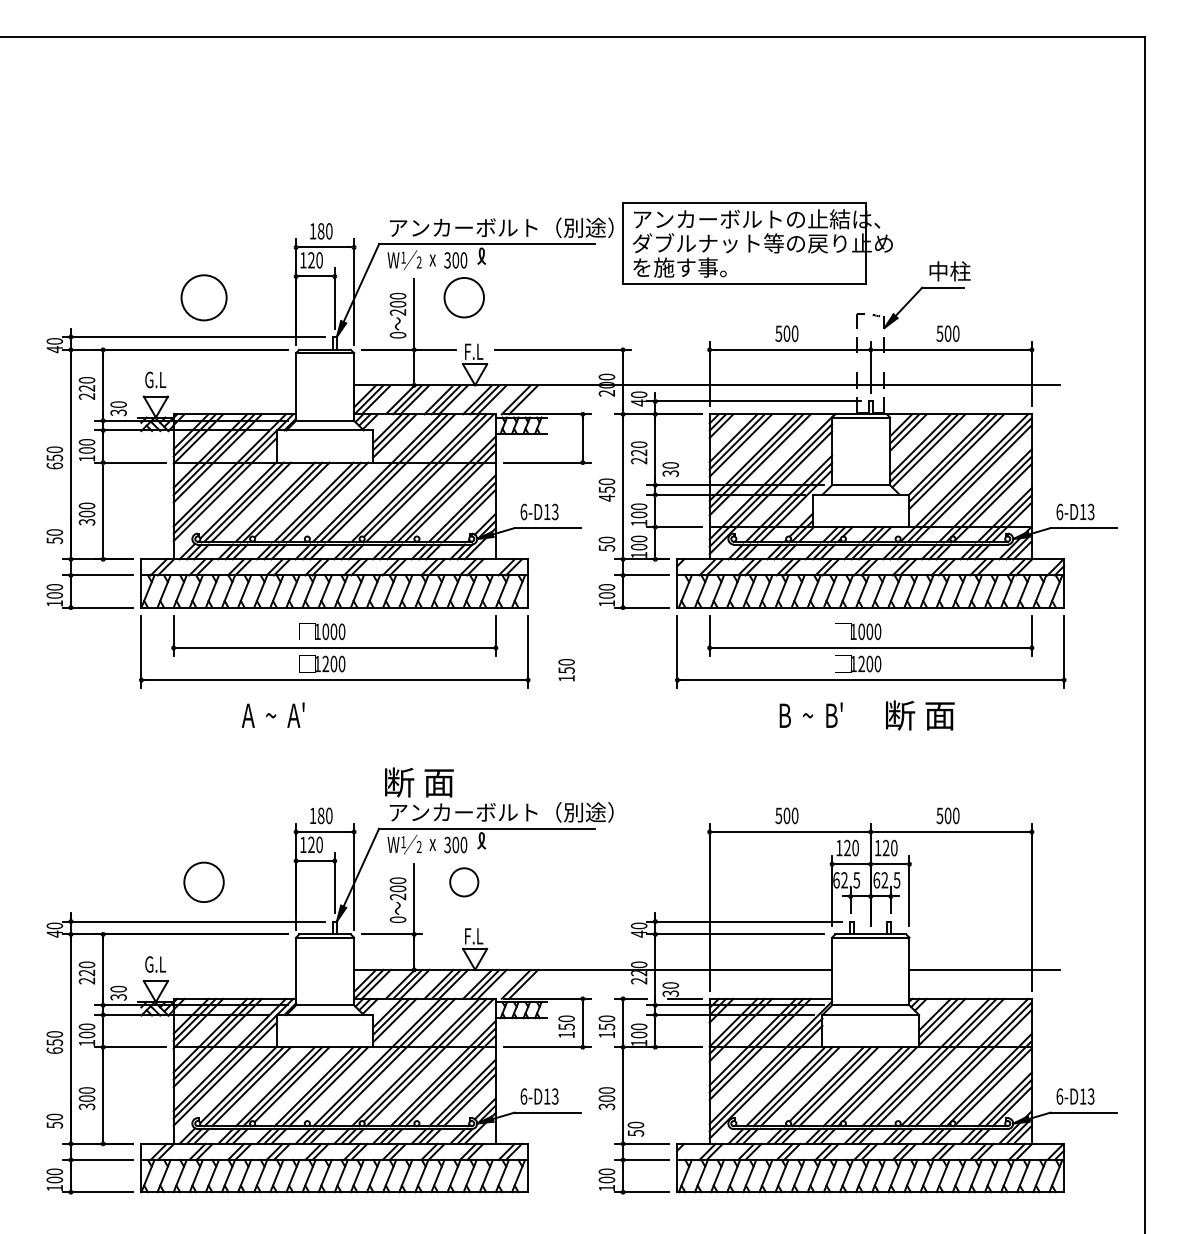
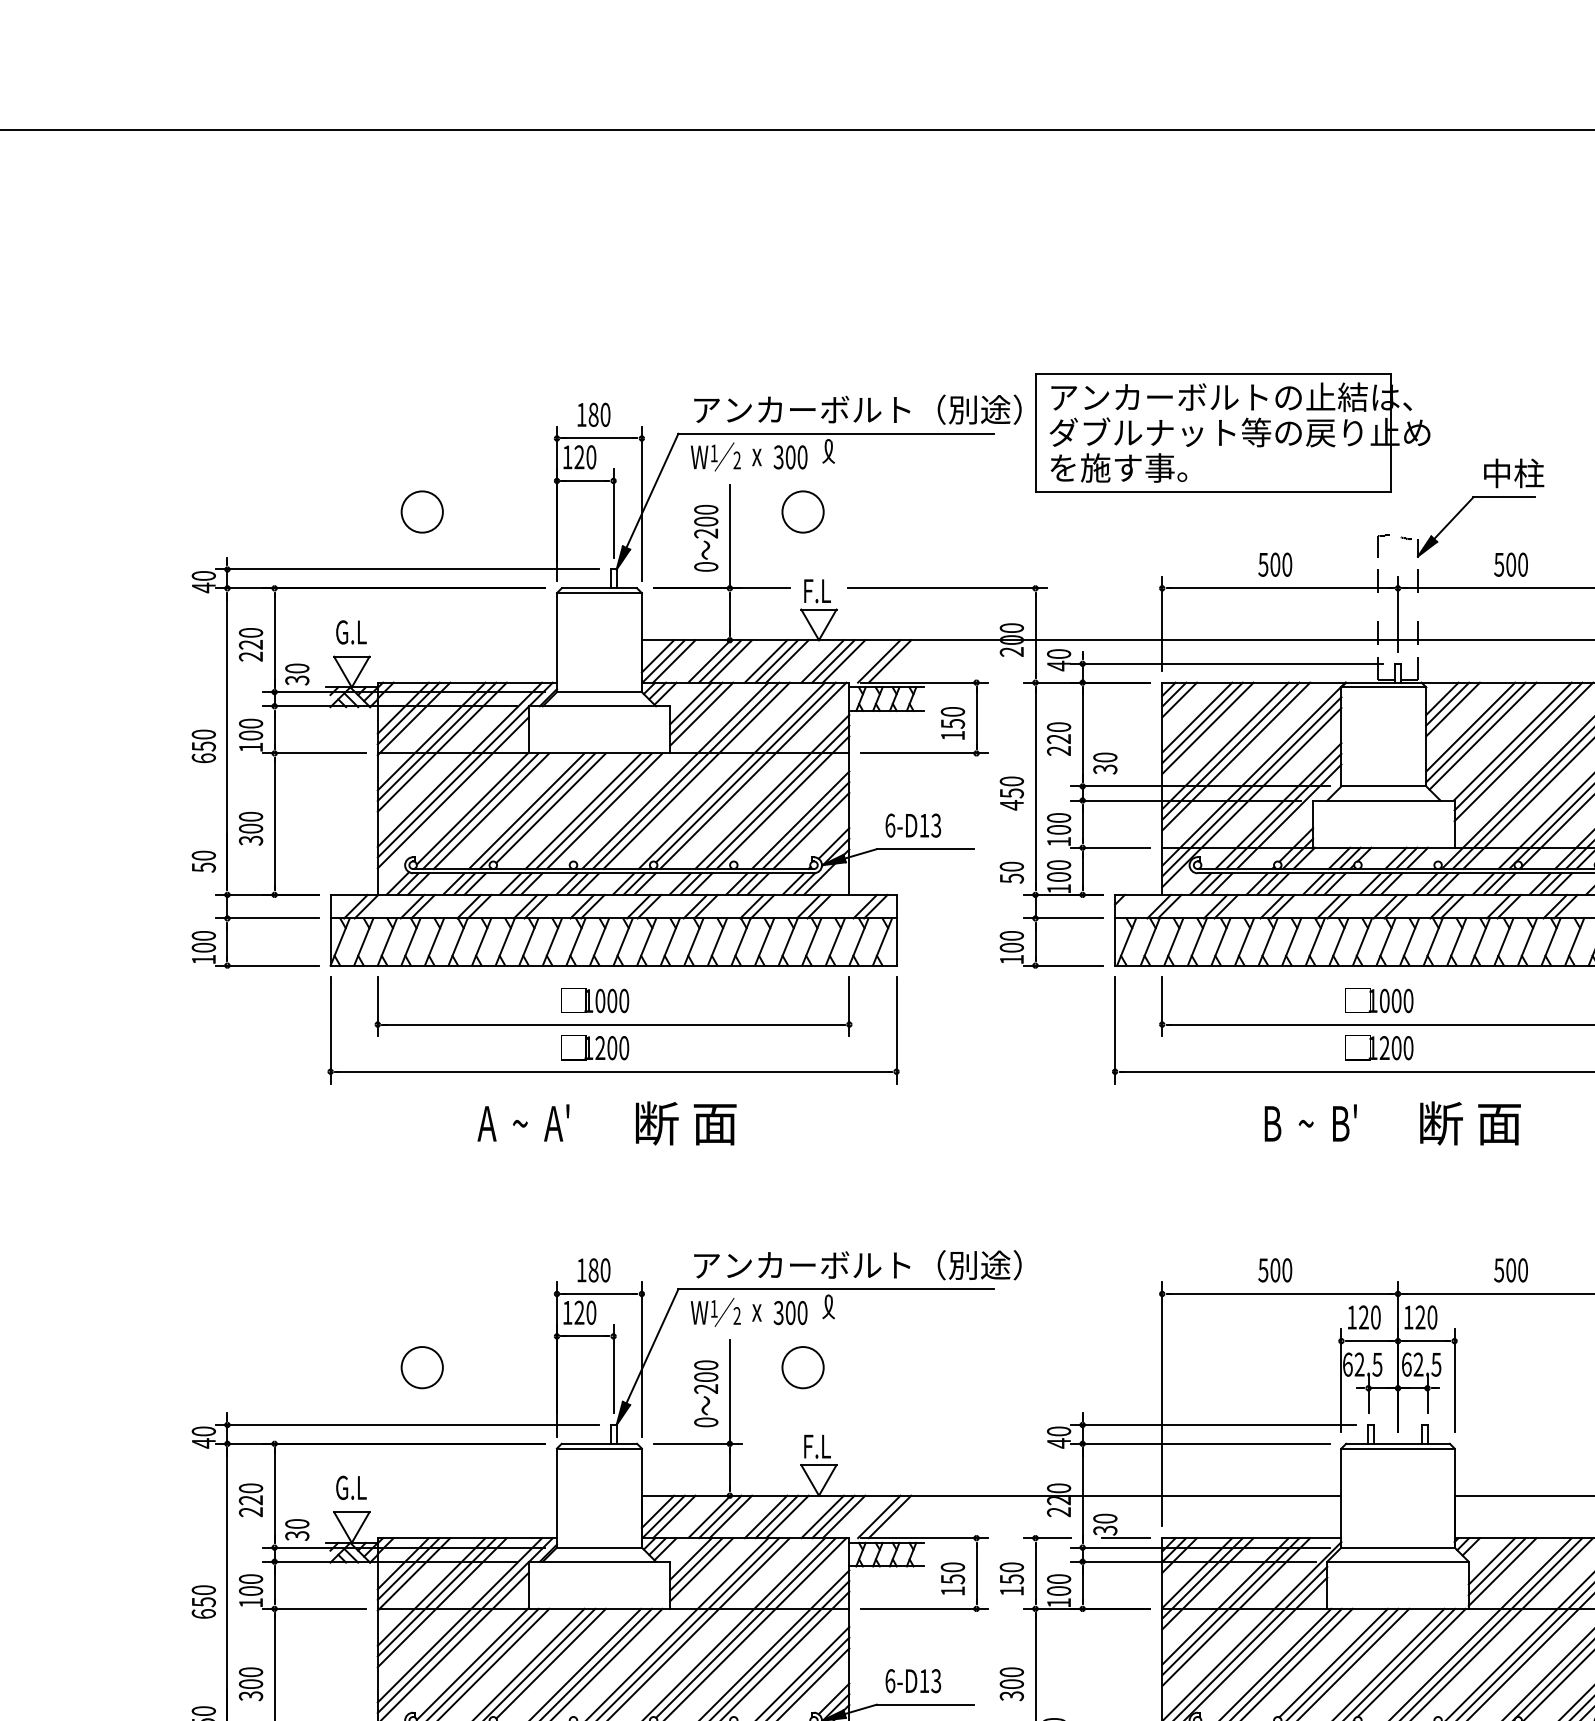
circle: (203, 297) -> (421, 511), size x0.62
circle: (464, 297) -> (803, 511), size x0.71
text: (566, 670) -> (952, 723), moved
text: (419, 782) -> (686, 1123), moved
circle: (203, 882) -> (421, 1367), size x0.71

